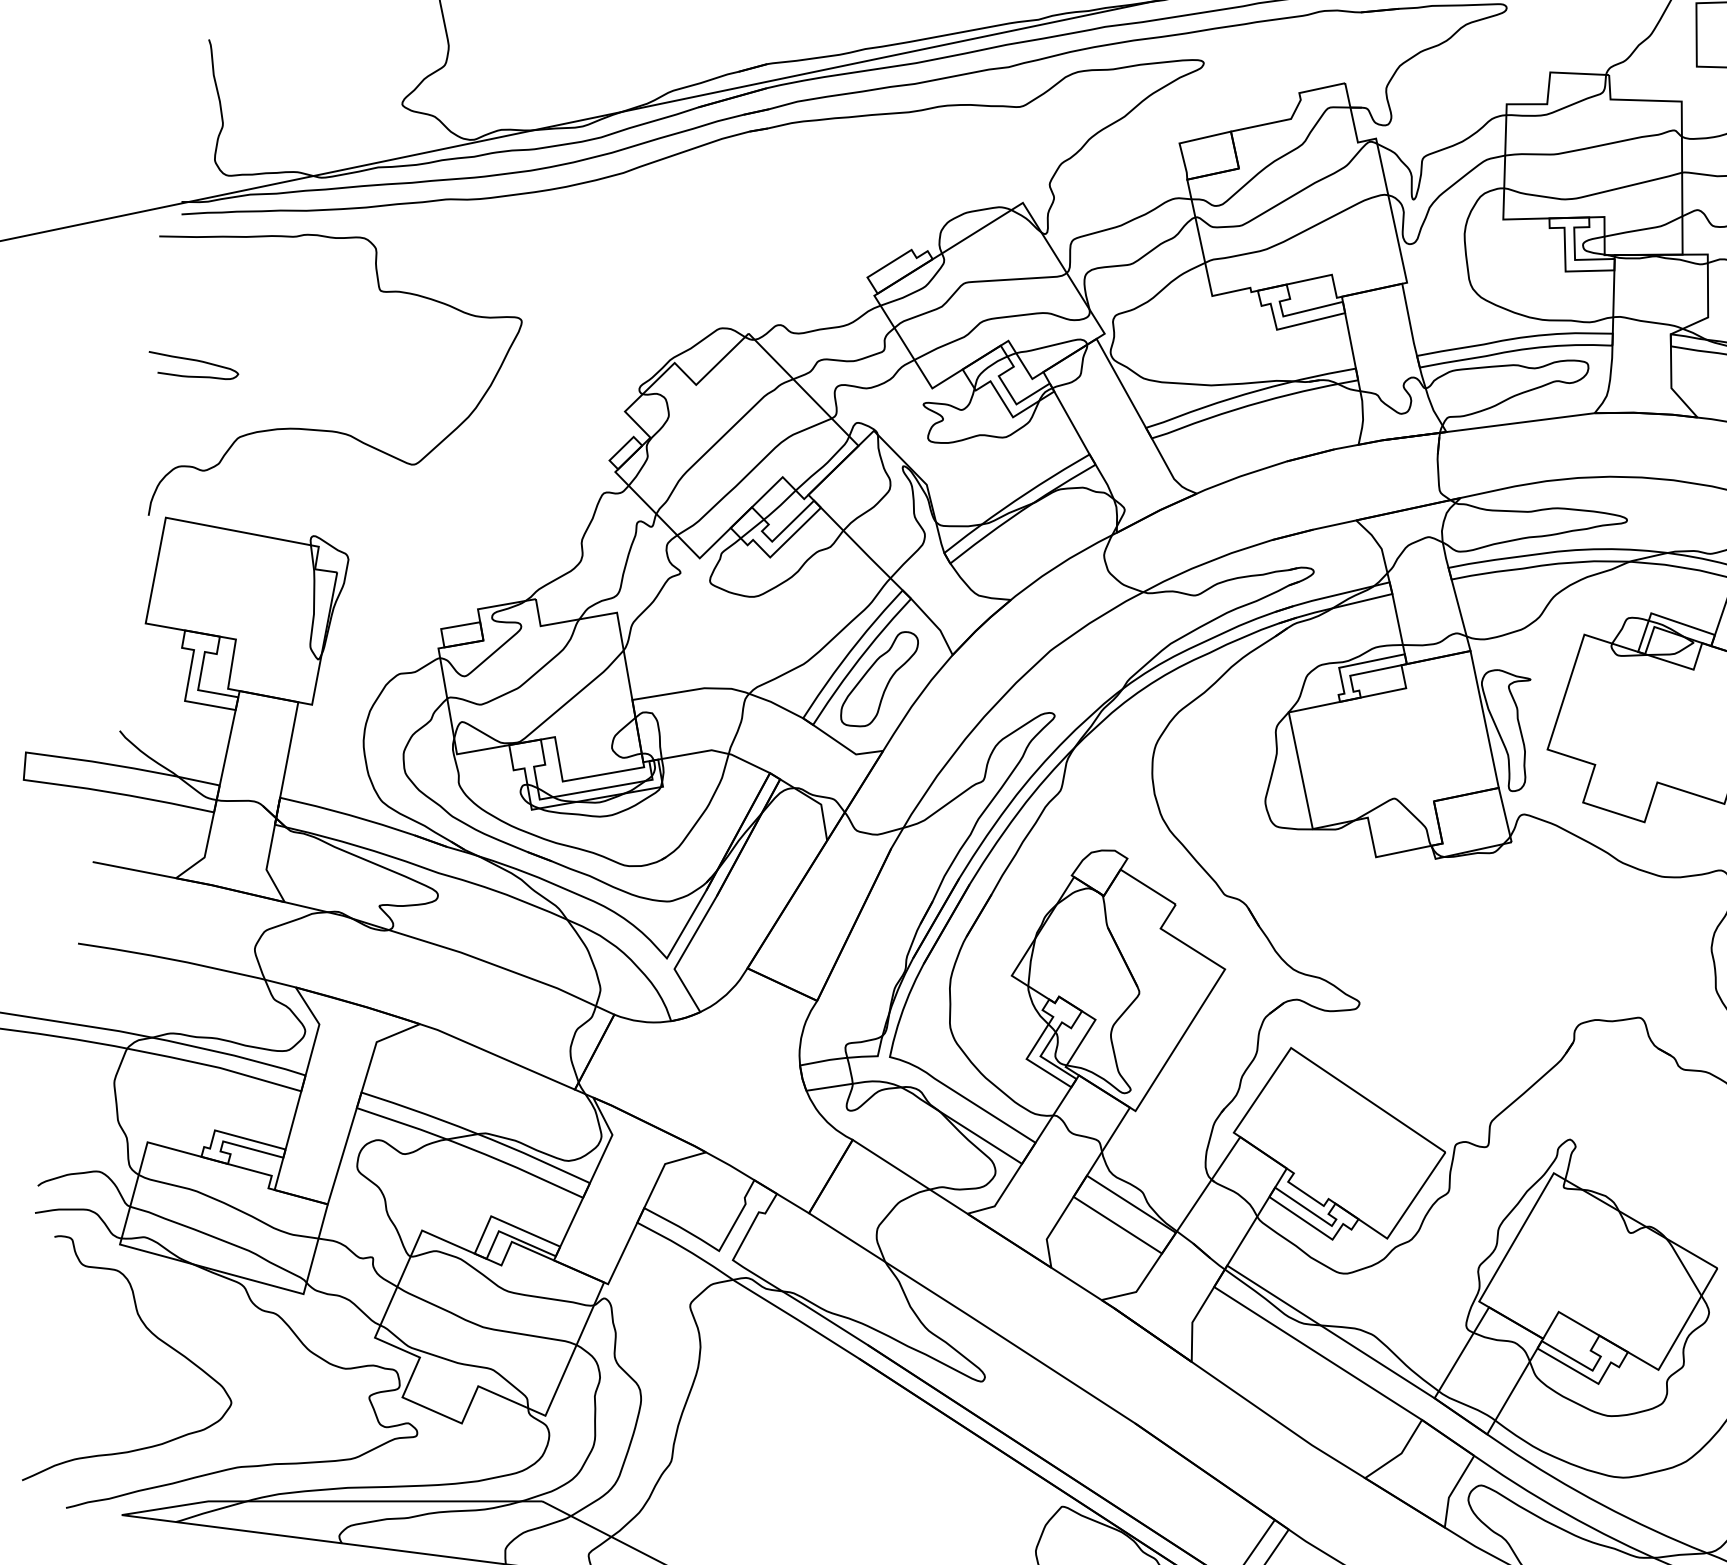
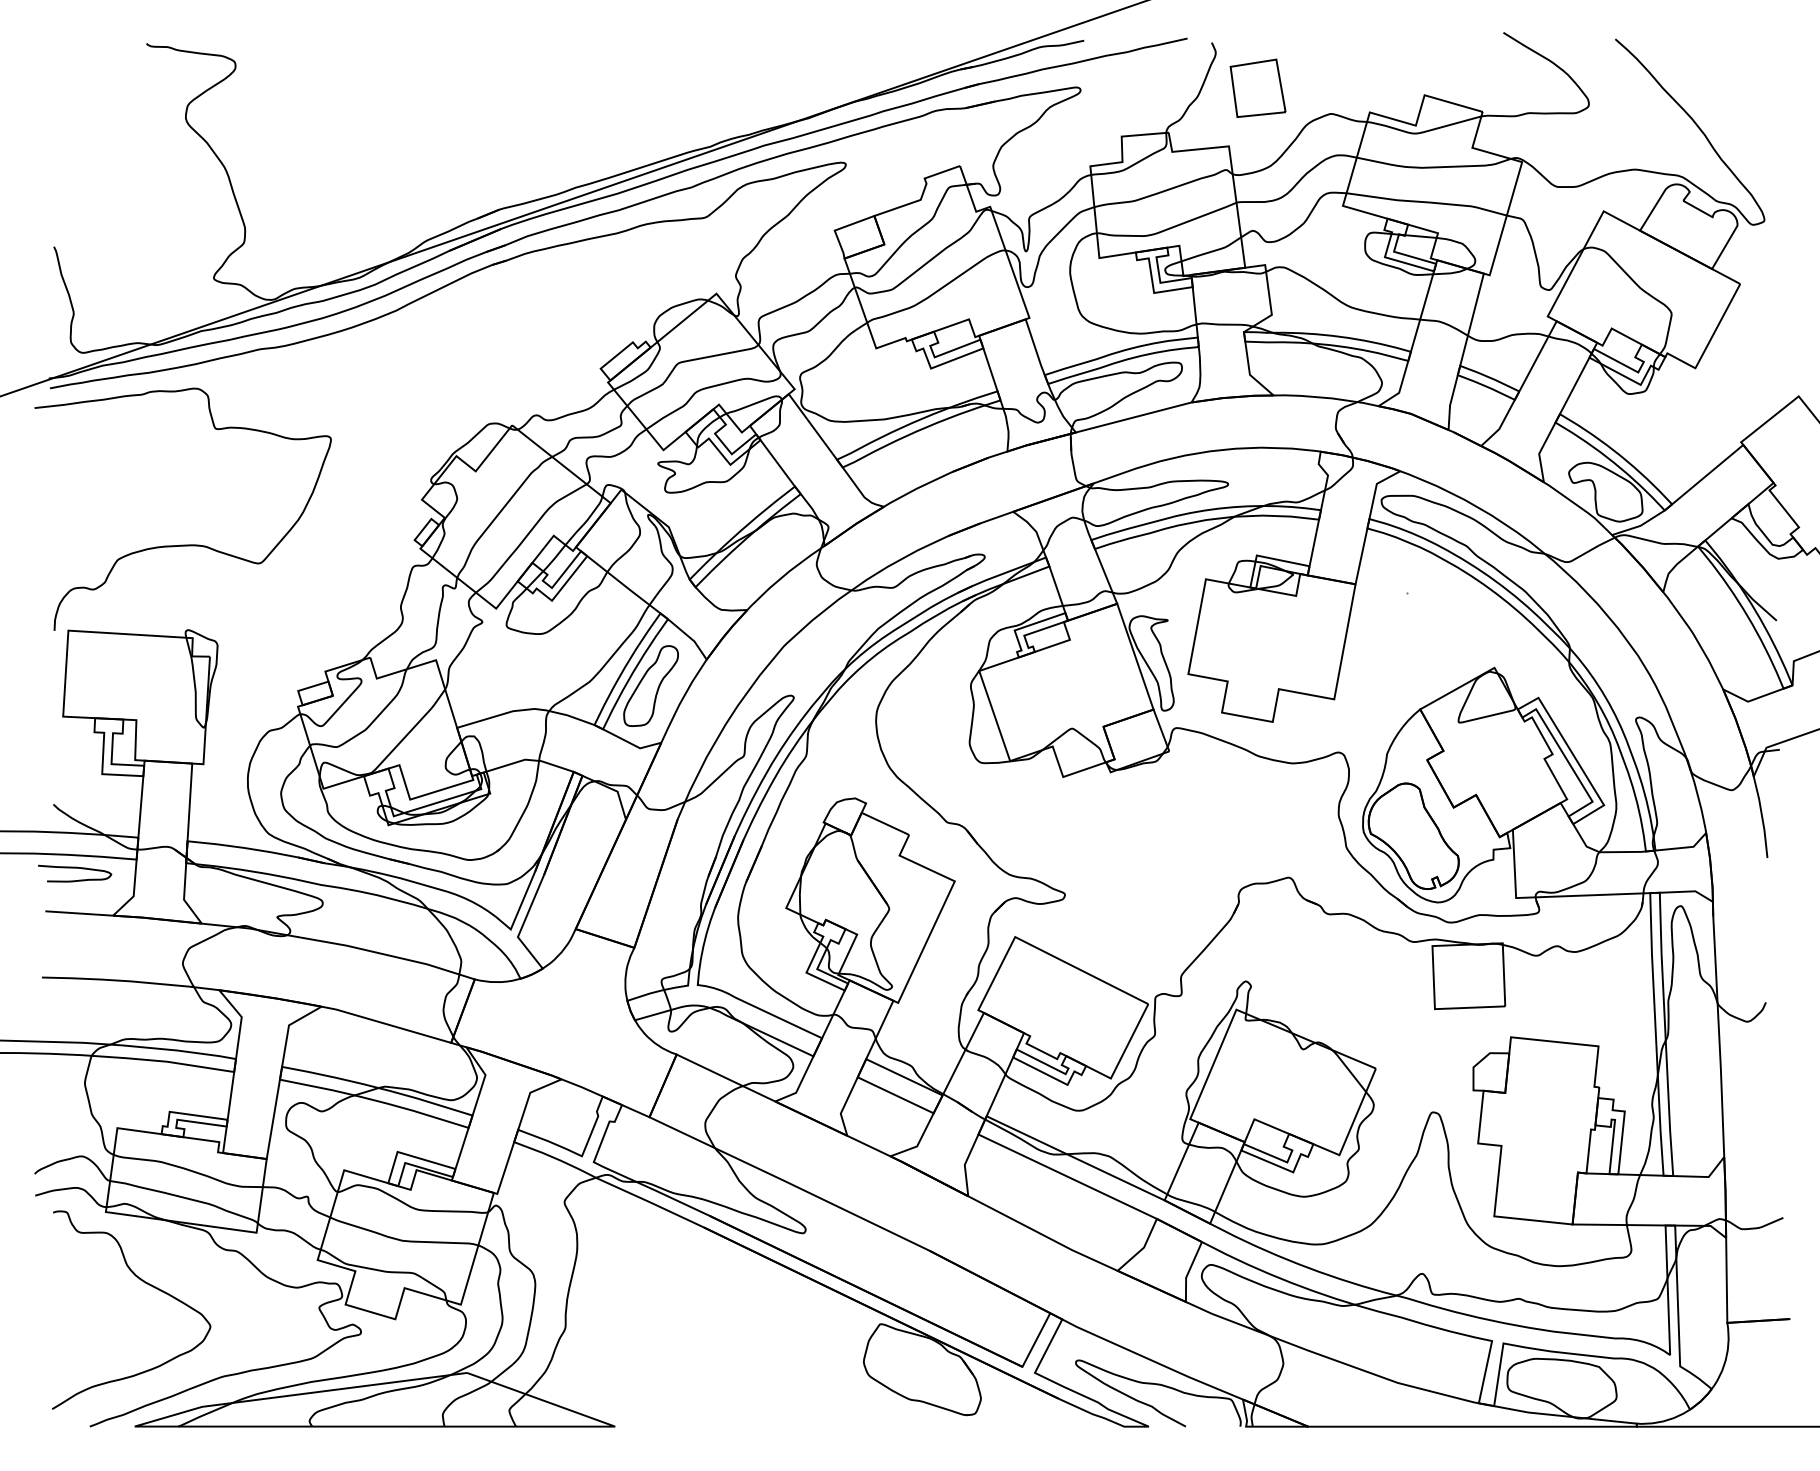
curve: (194, 361) -> (75, 868), moved

